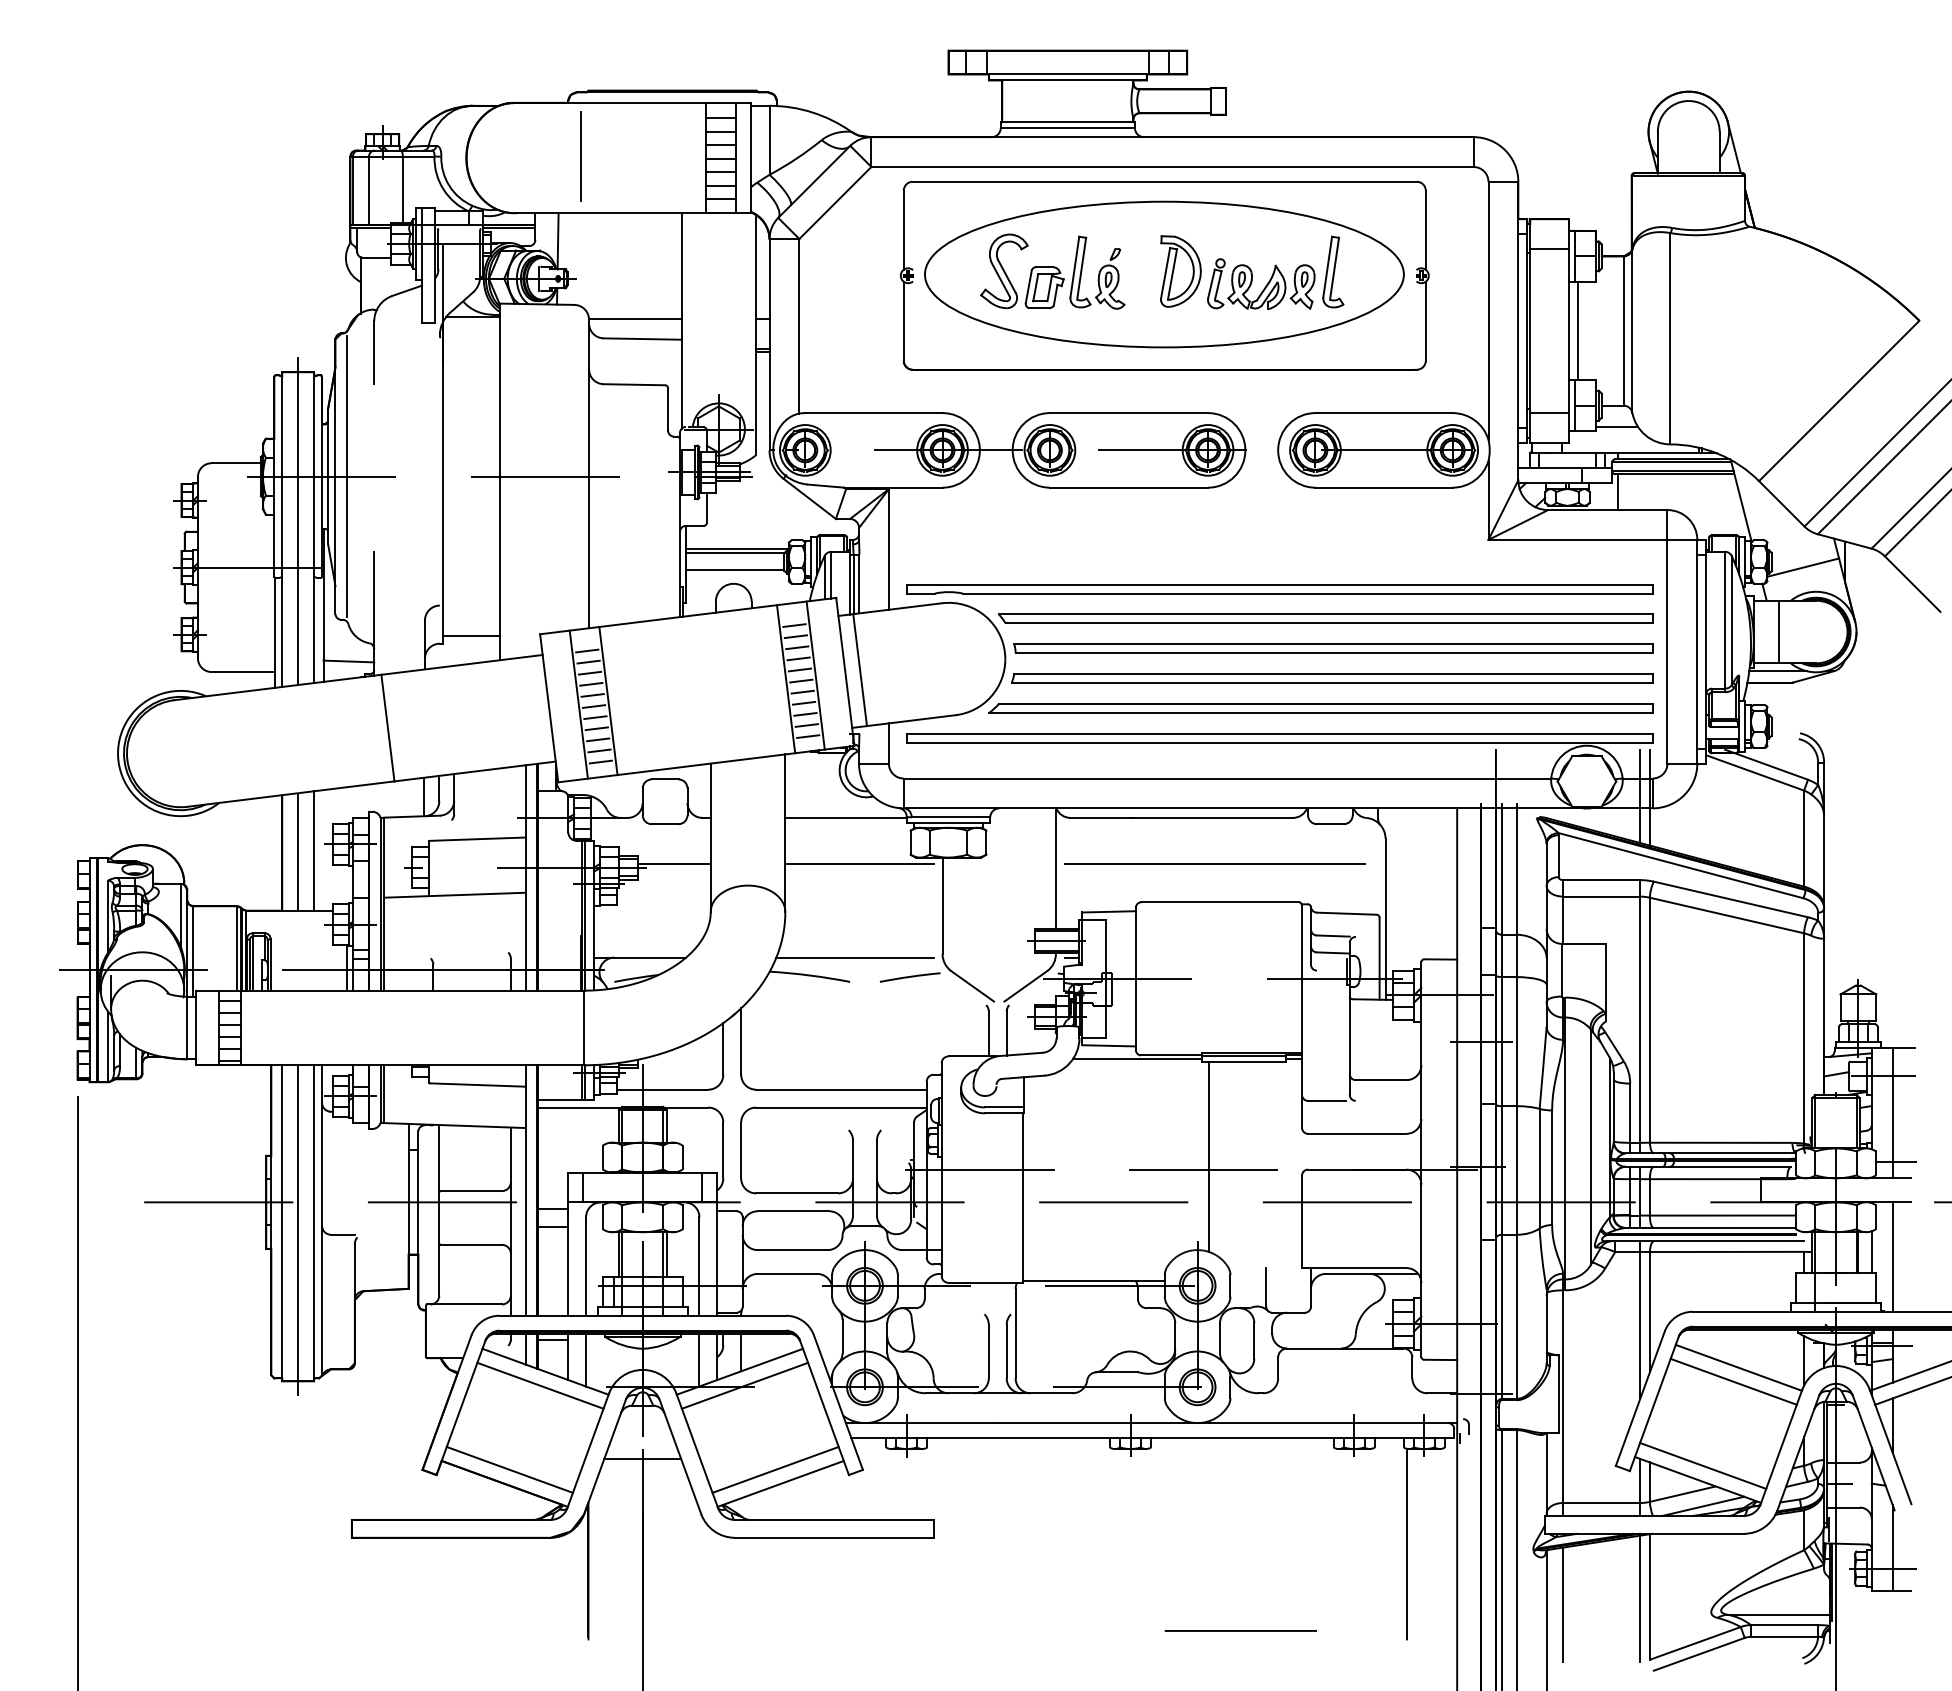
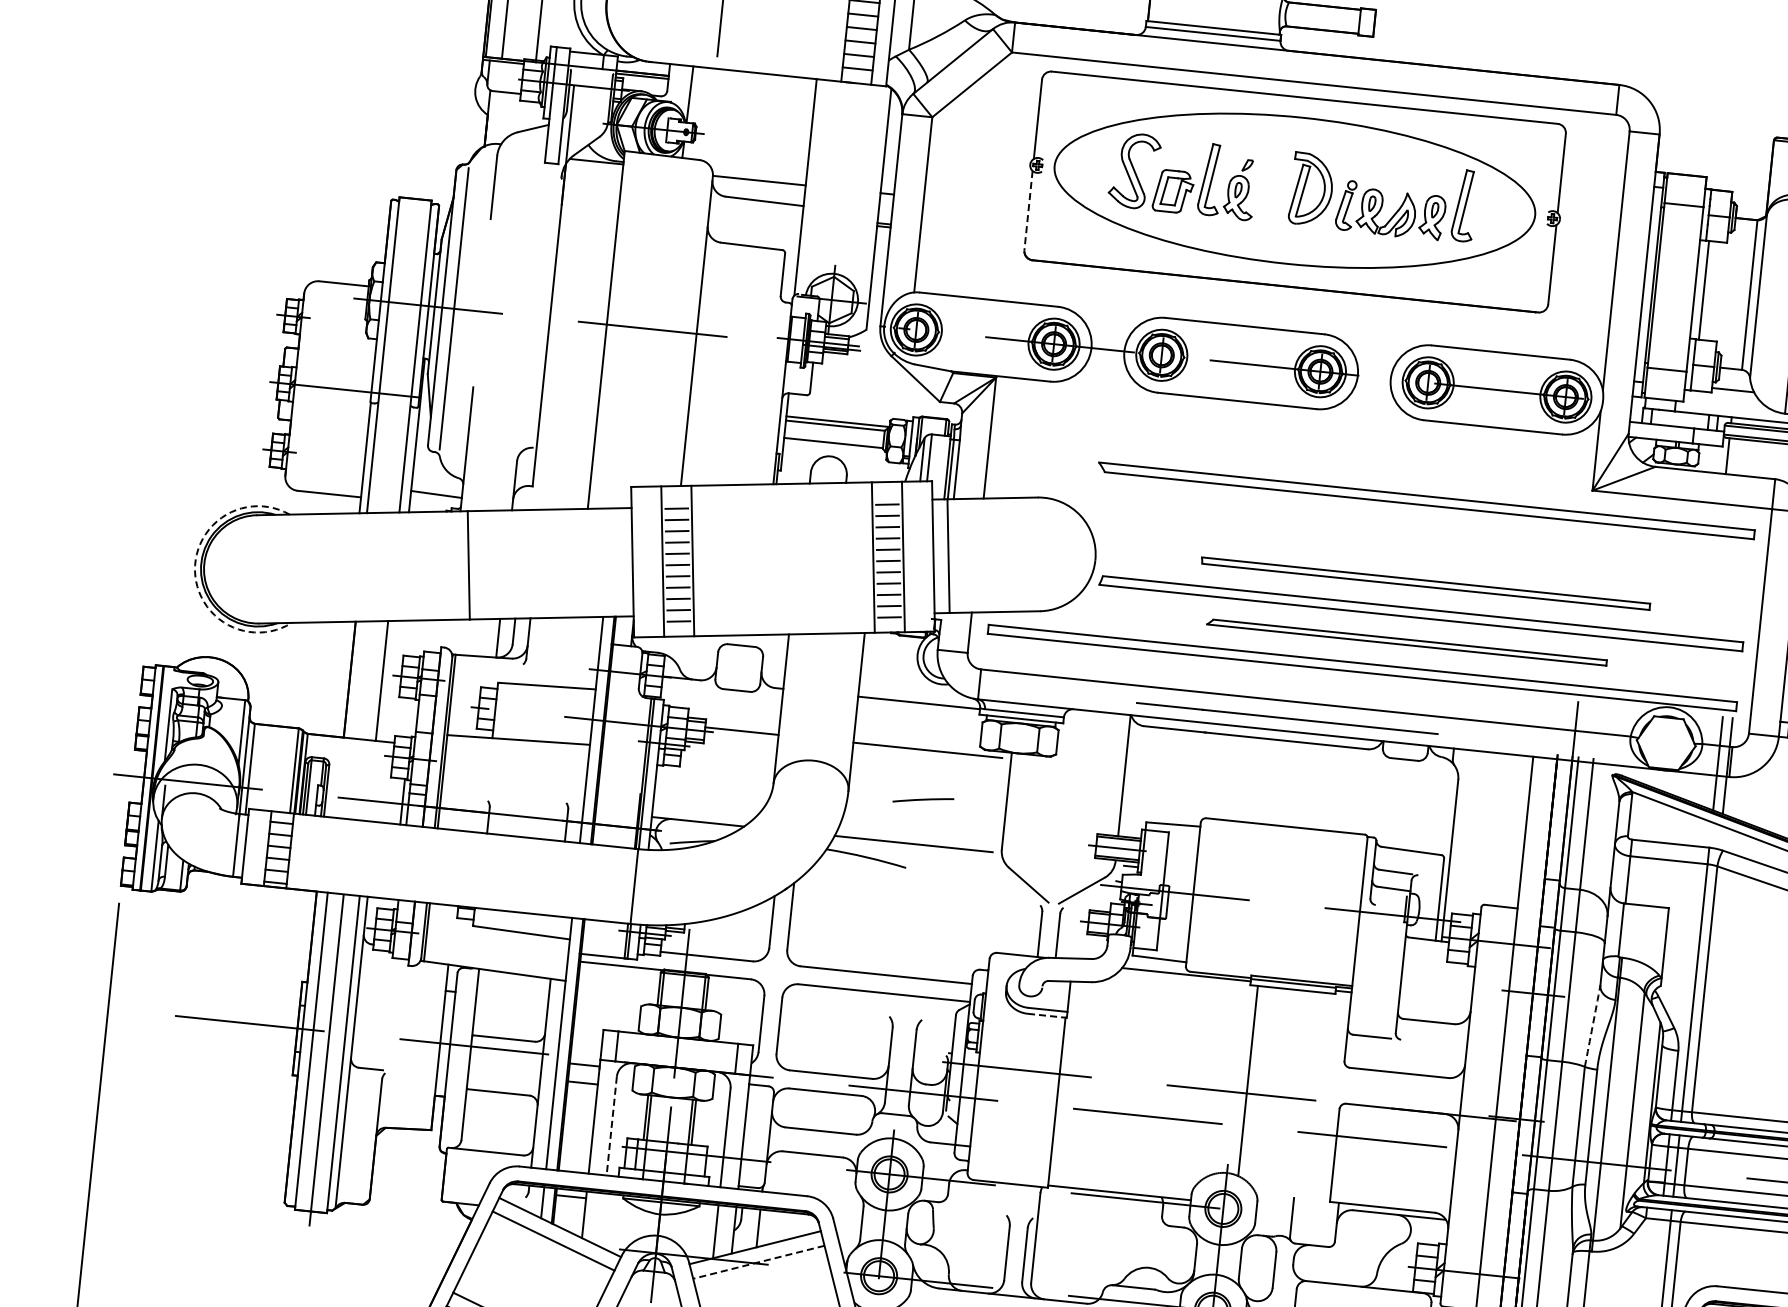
line: (903, 321) -> (1028, 210), solid -> dashed
line: (298, 521) -> (400, 348), removed
part: (1279, 589) -> (1377, 518), removed
part: (1325, 618) -> (1426, 500), moved
line: (470, 636) -> (561, 481), removed
part: (1333, 648) -> (1425, 583), size x0.7
part: (1320, 708) -> (1406, 642), size x0.6
arc: (118, 761) -> (194, 570), solid -> dashed
line: (298, 851) -> (366, 679), removed
line: (1214, 863) -> (1287, 718), moved
line: (909, 977) -> (922, 800), moved
arc: (1543, 1067) -> (1593, 1025), solid -> dashed
line: (1004, 1113) -> (1047, 1015), solid -> dashed
line: (586, 1267) -> (612, 1127), solid -> dashed
line: (586, 1359) -> (602, 1219), removed
line: (744, 1385) -> (758, 1261), solid -> dashed

